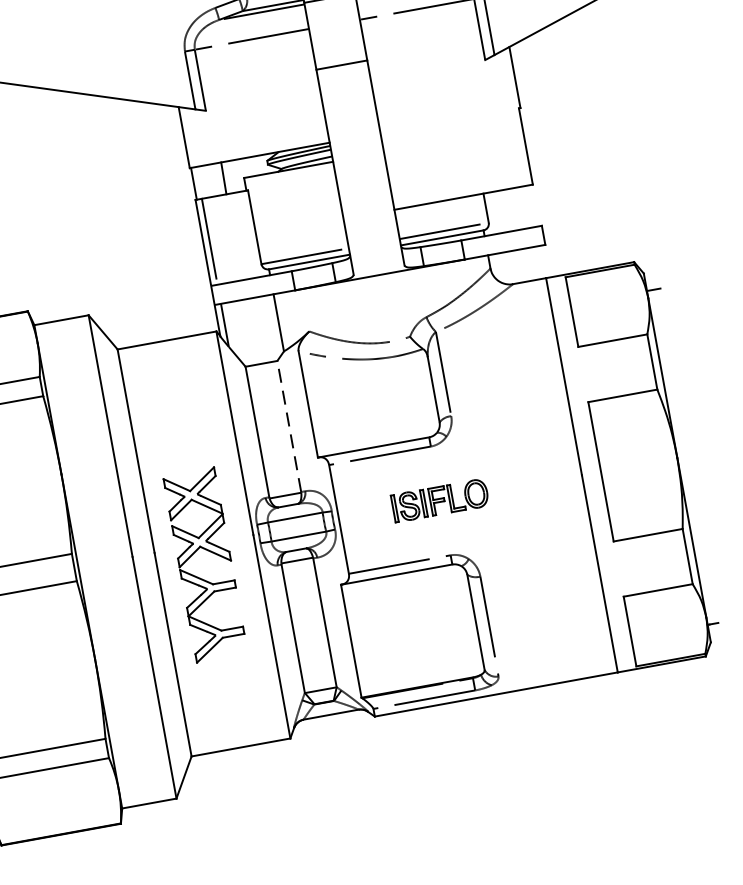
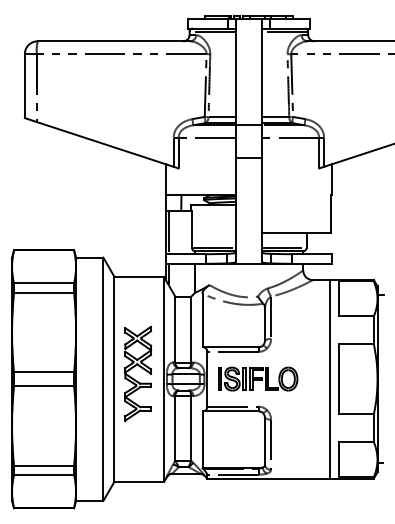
line: (289, 426) -> (191, 329), dashed -> solid
part: (440, 499) -> (258, 378), size x1.67
part: (206, 564) -> (138, 373), moved

